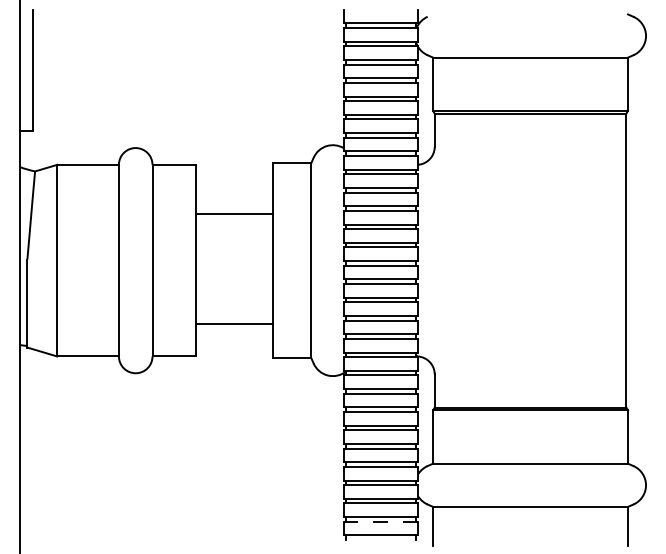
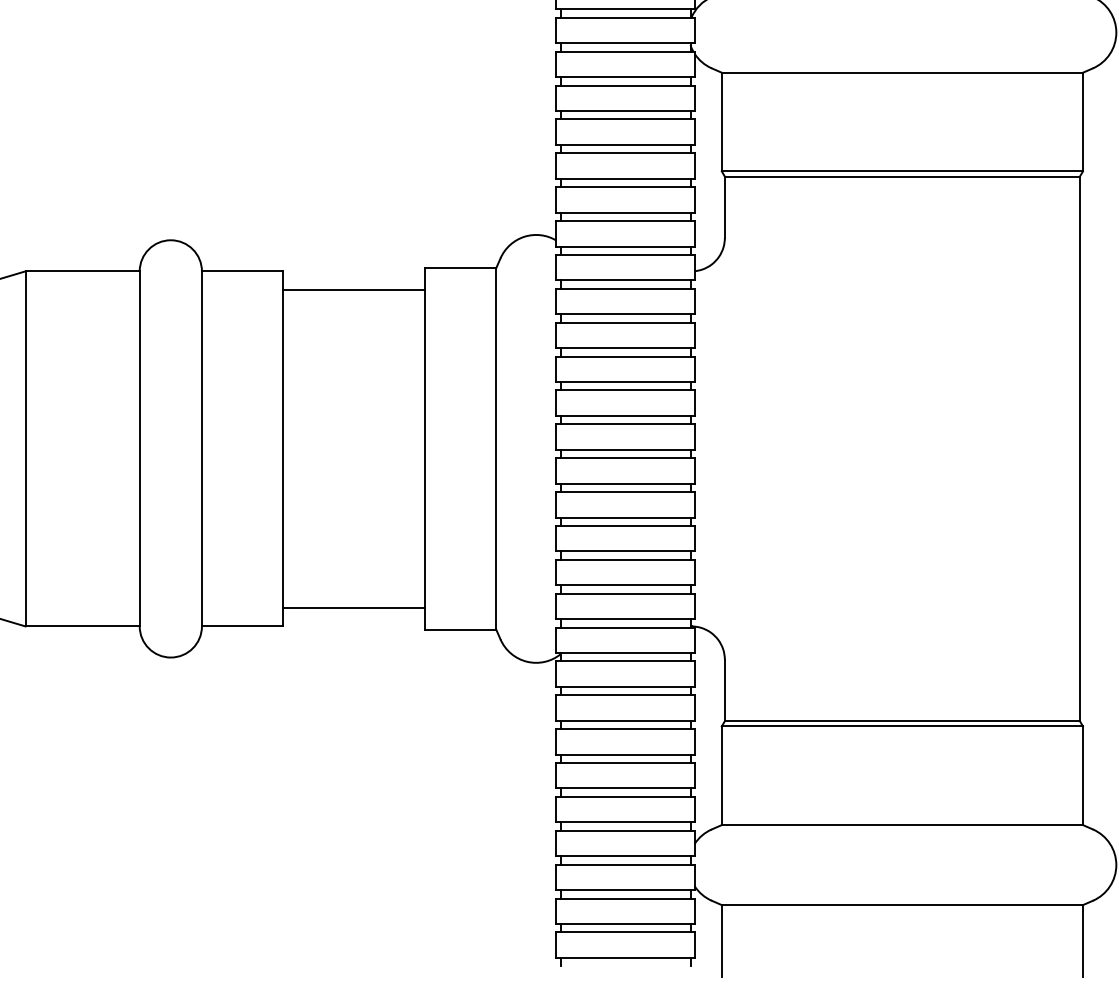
line: (234, 213) -> (353, 289), moved
line: (234, 324) -> (353, 607), moved
line: (380, 521) -> (624, 932), dashed -> solid

